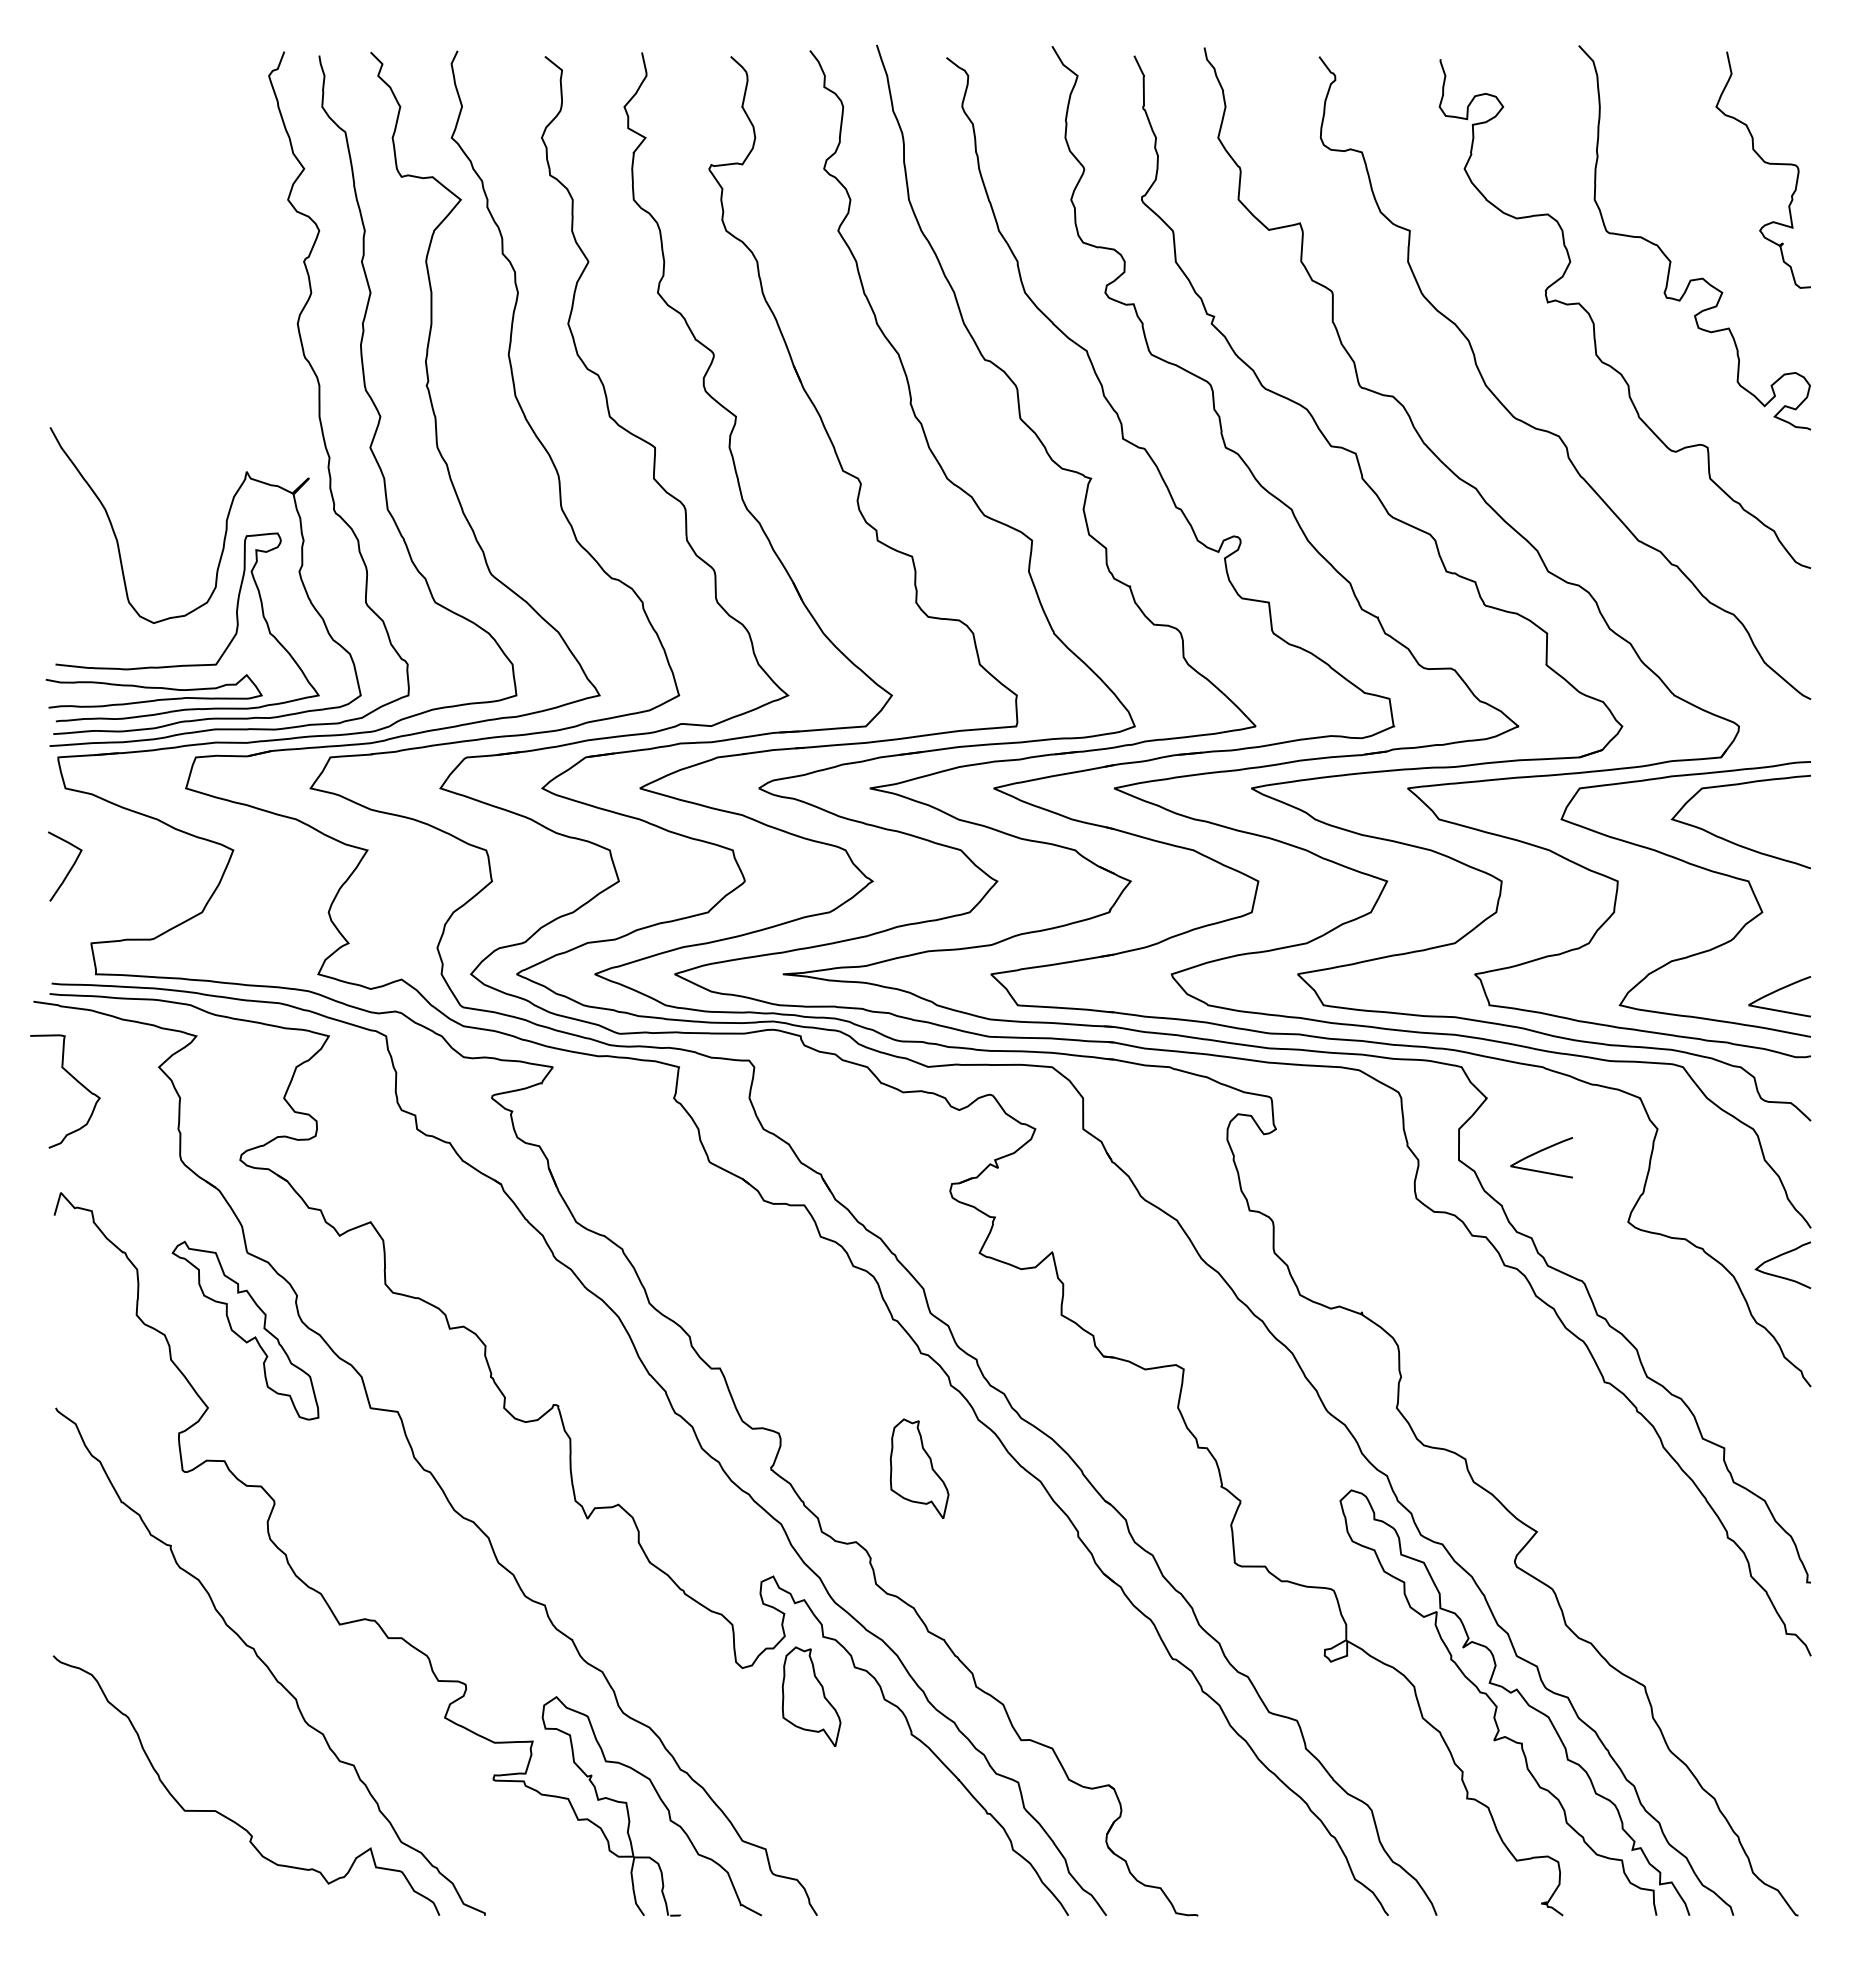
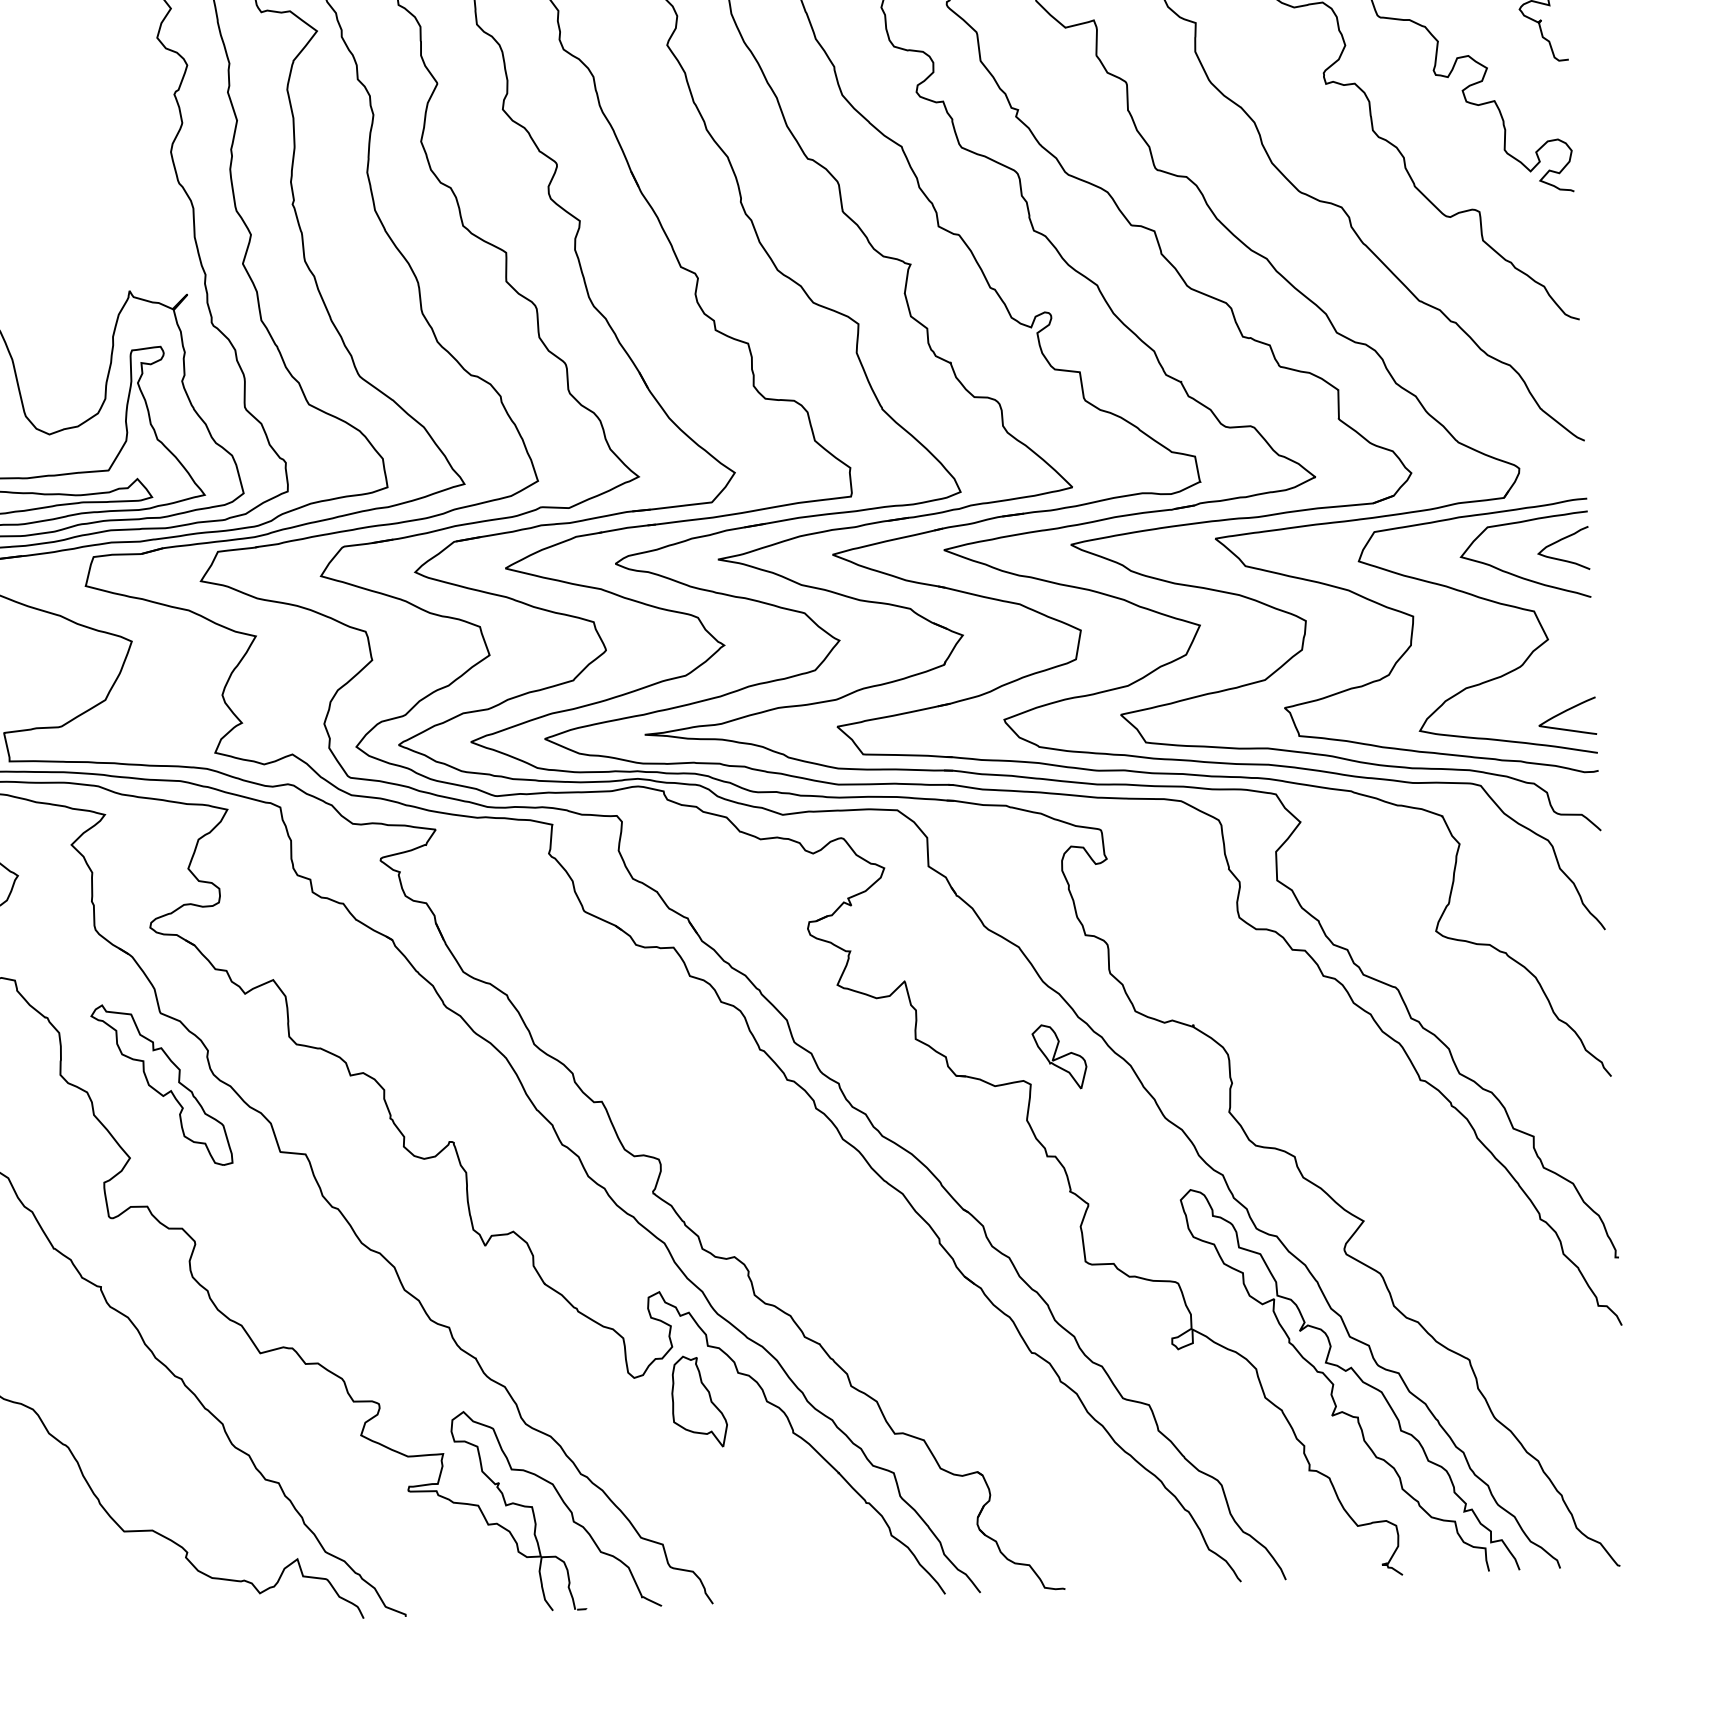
curve: (1539, 1152) -> (1351, 870), removed
curve: (1778, 1257) -> (1558, 542), moved
part: (1216, 1340) -> (1059, 1056), added
part: (919, 1468) -> (790, 1186), removed

